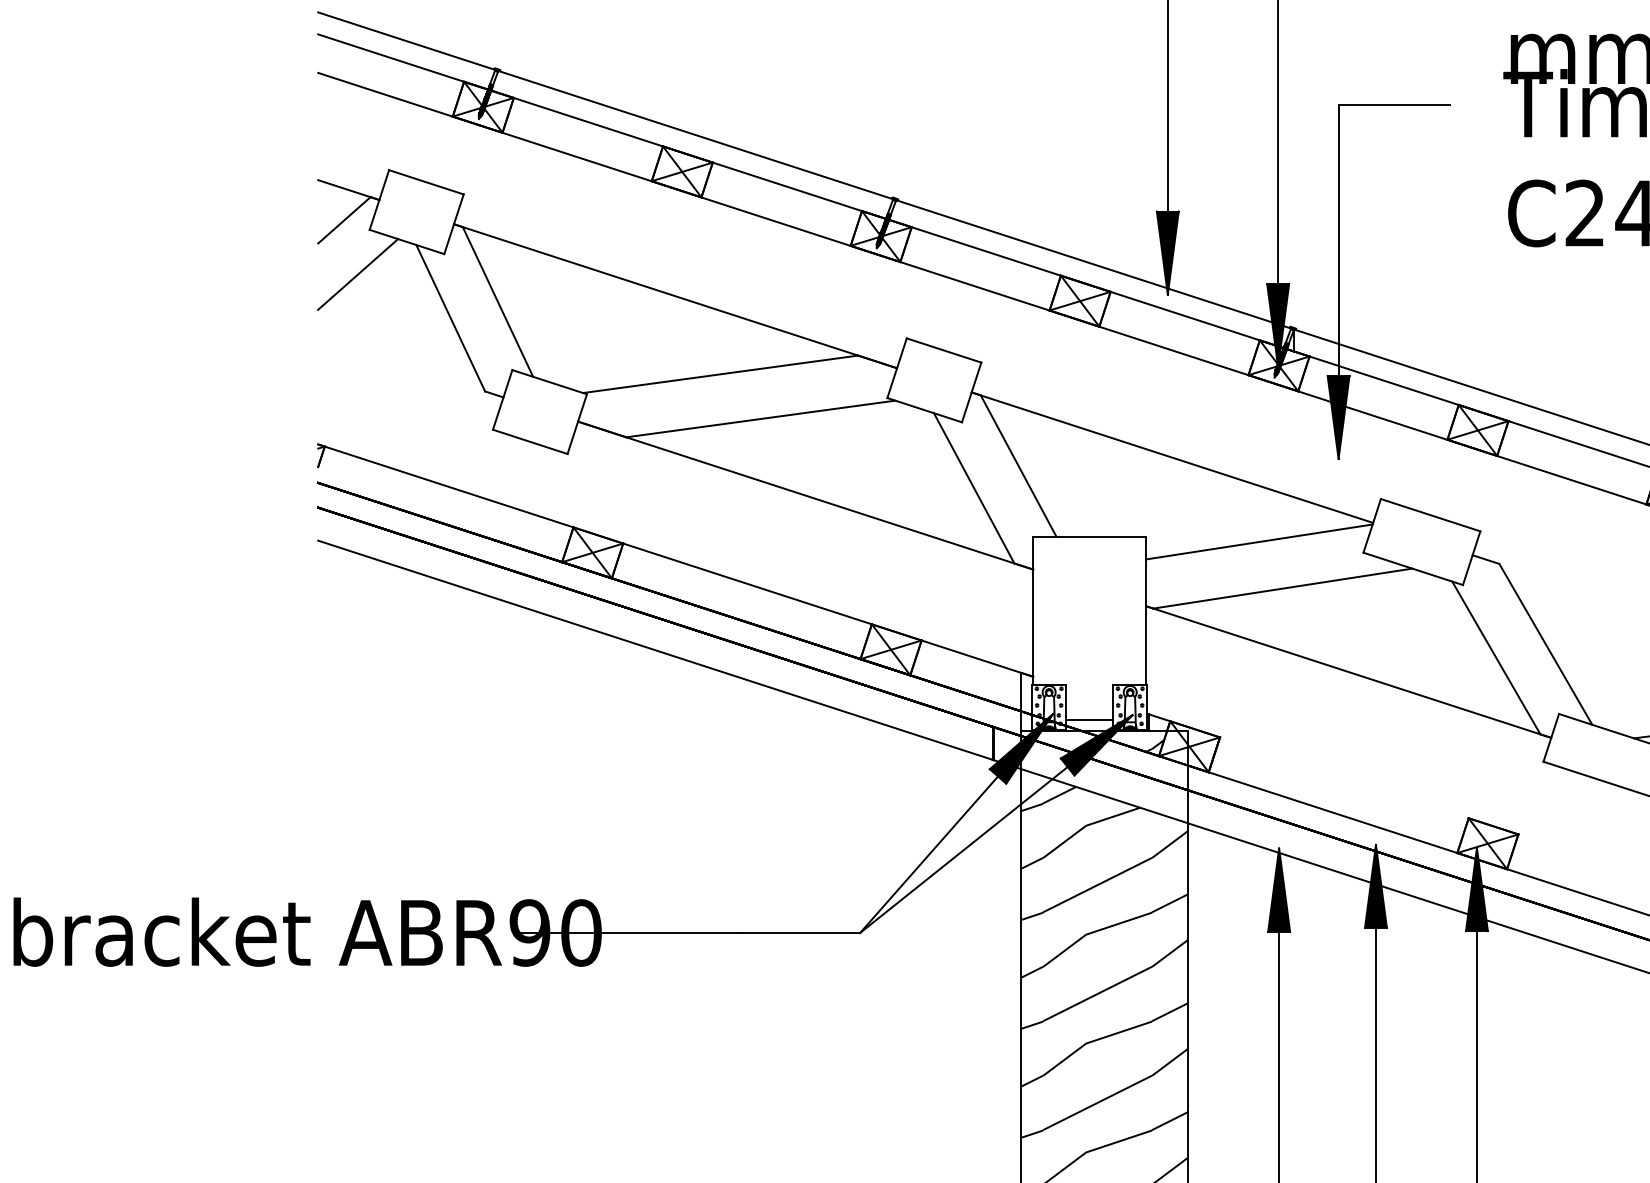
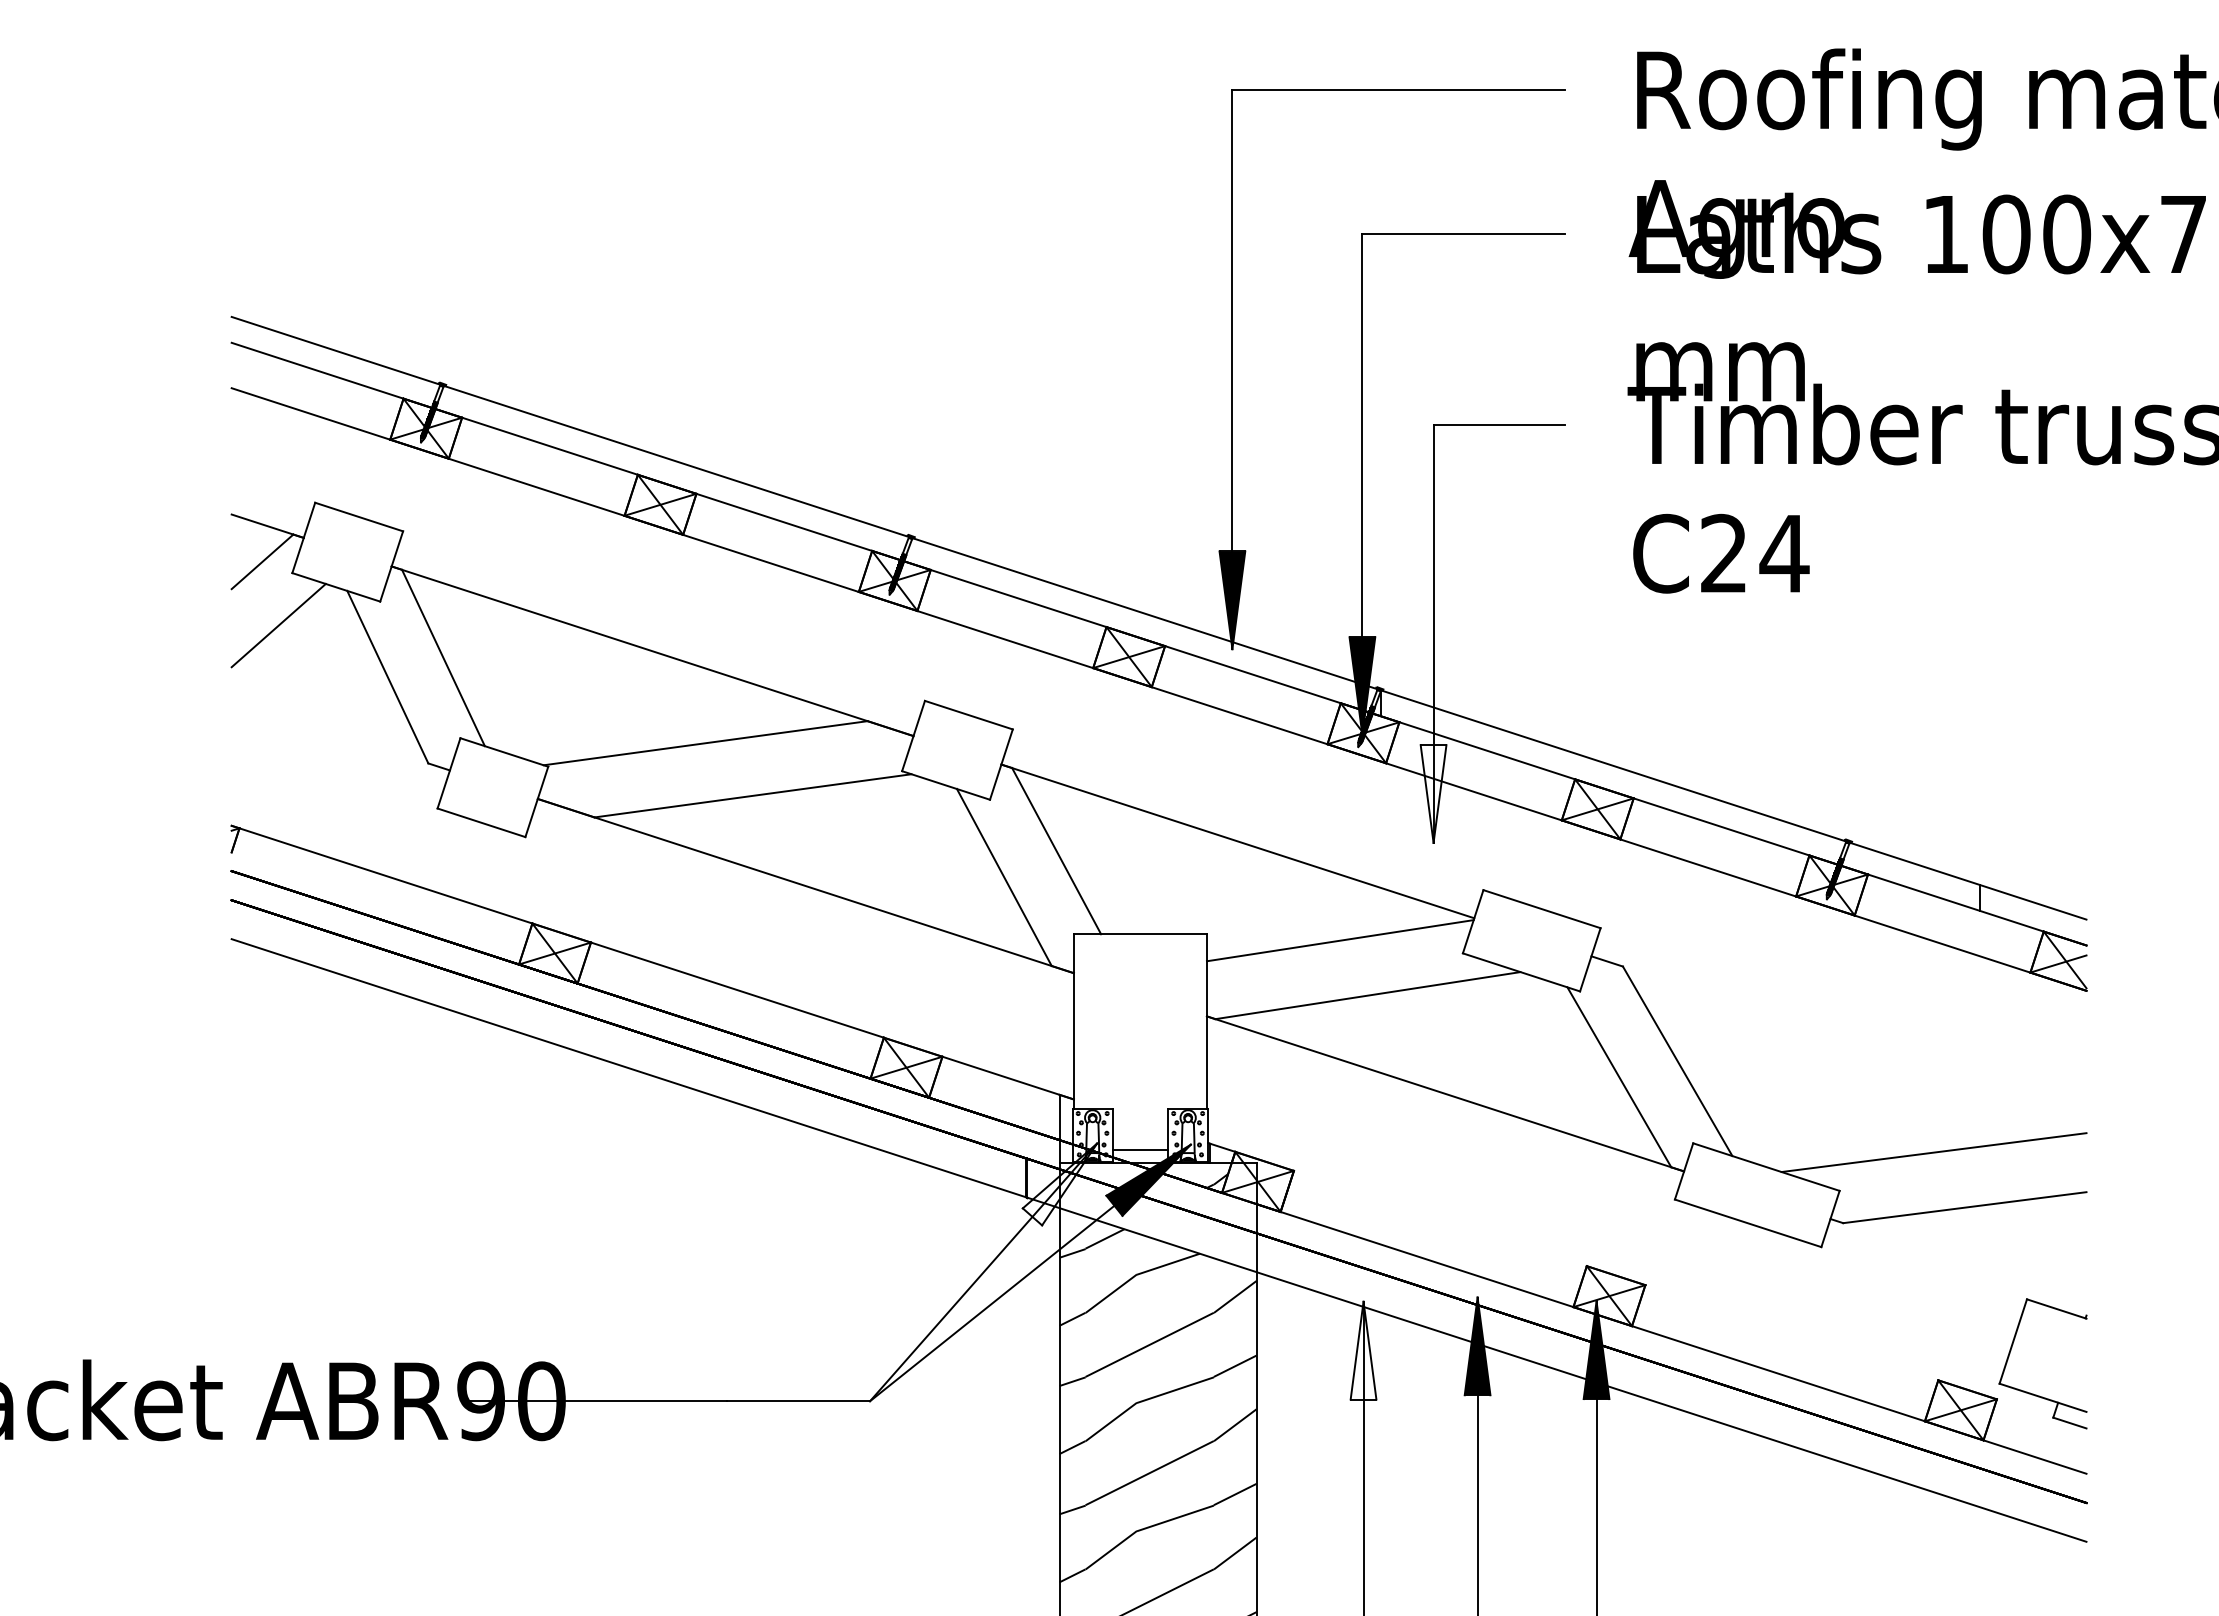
fill: (1338, 417) -> (1433, 793), removed
fill: (1021, 748) -> (1059, 1184), removed
fill: (1279, 889) -> (1363, 1350), removed

